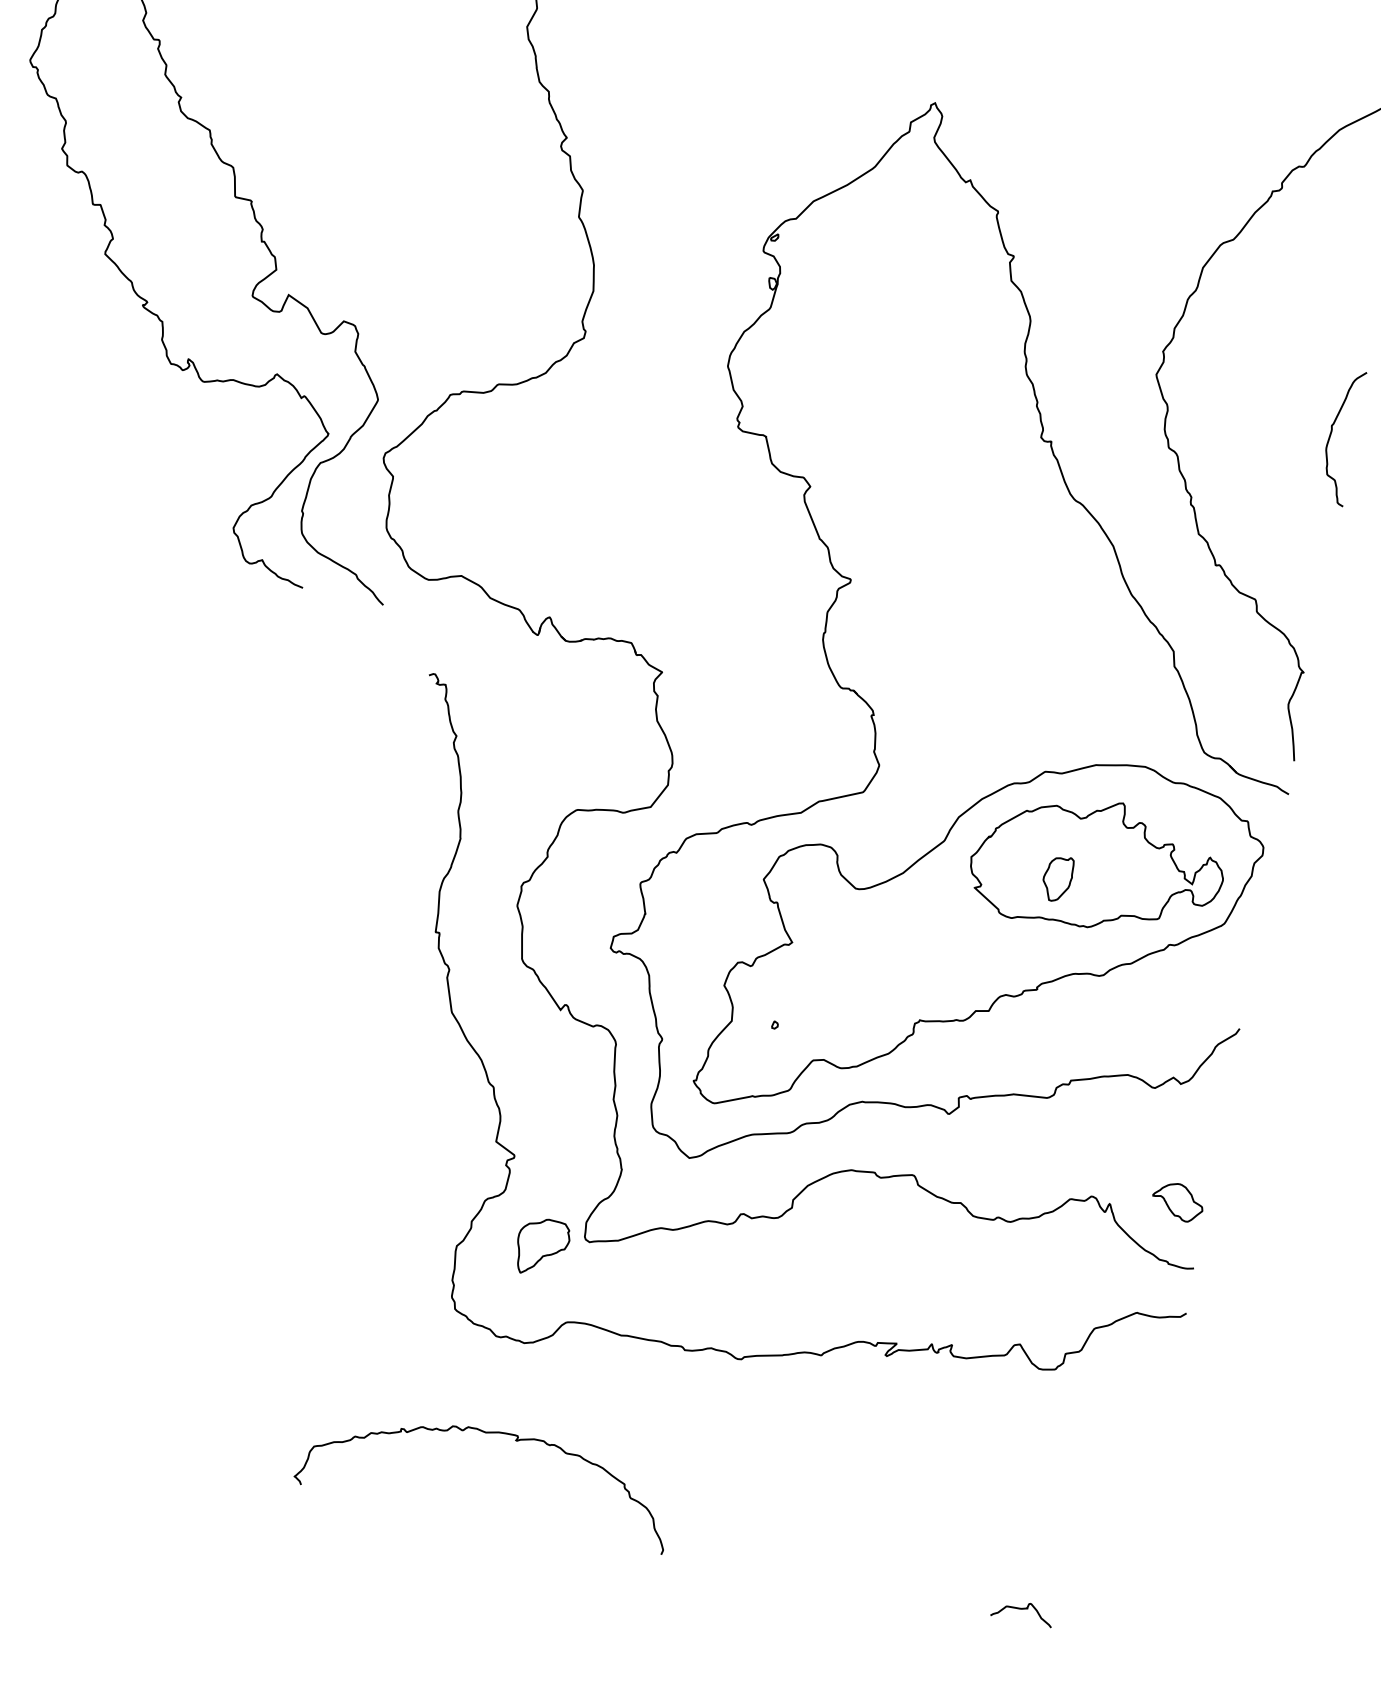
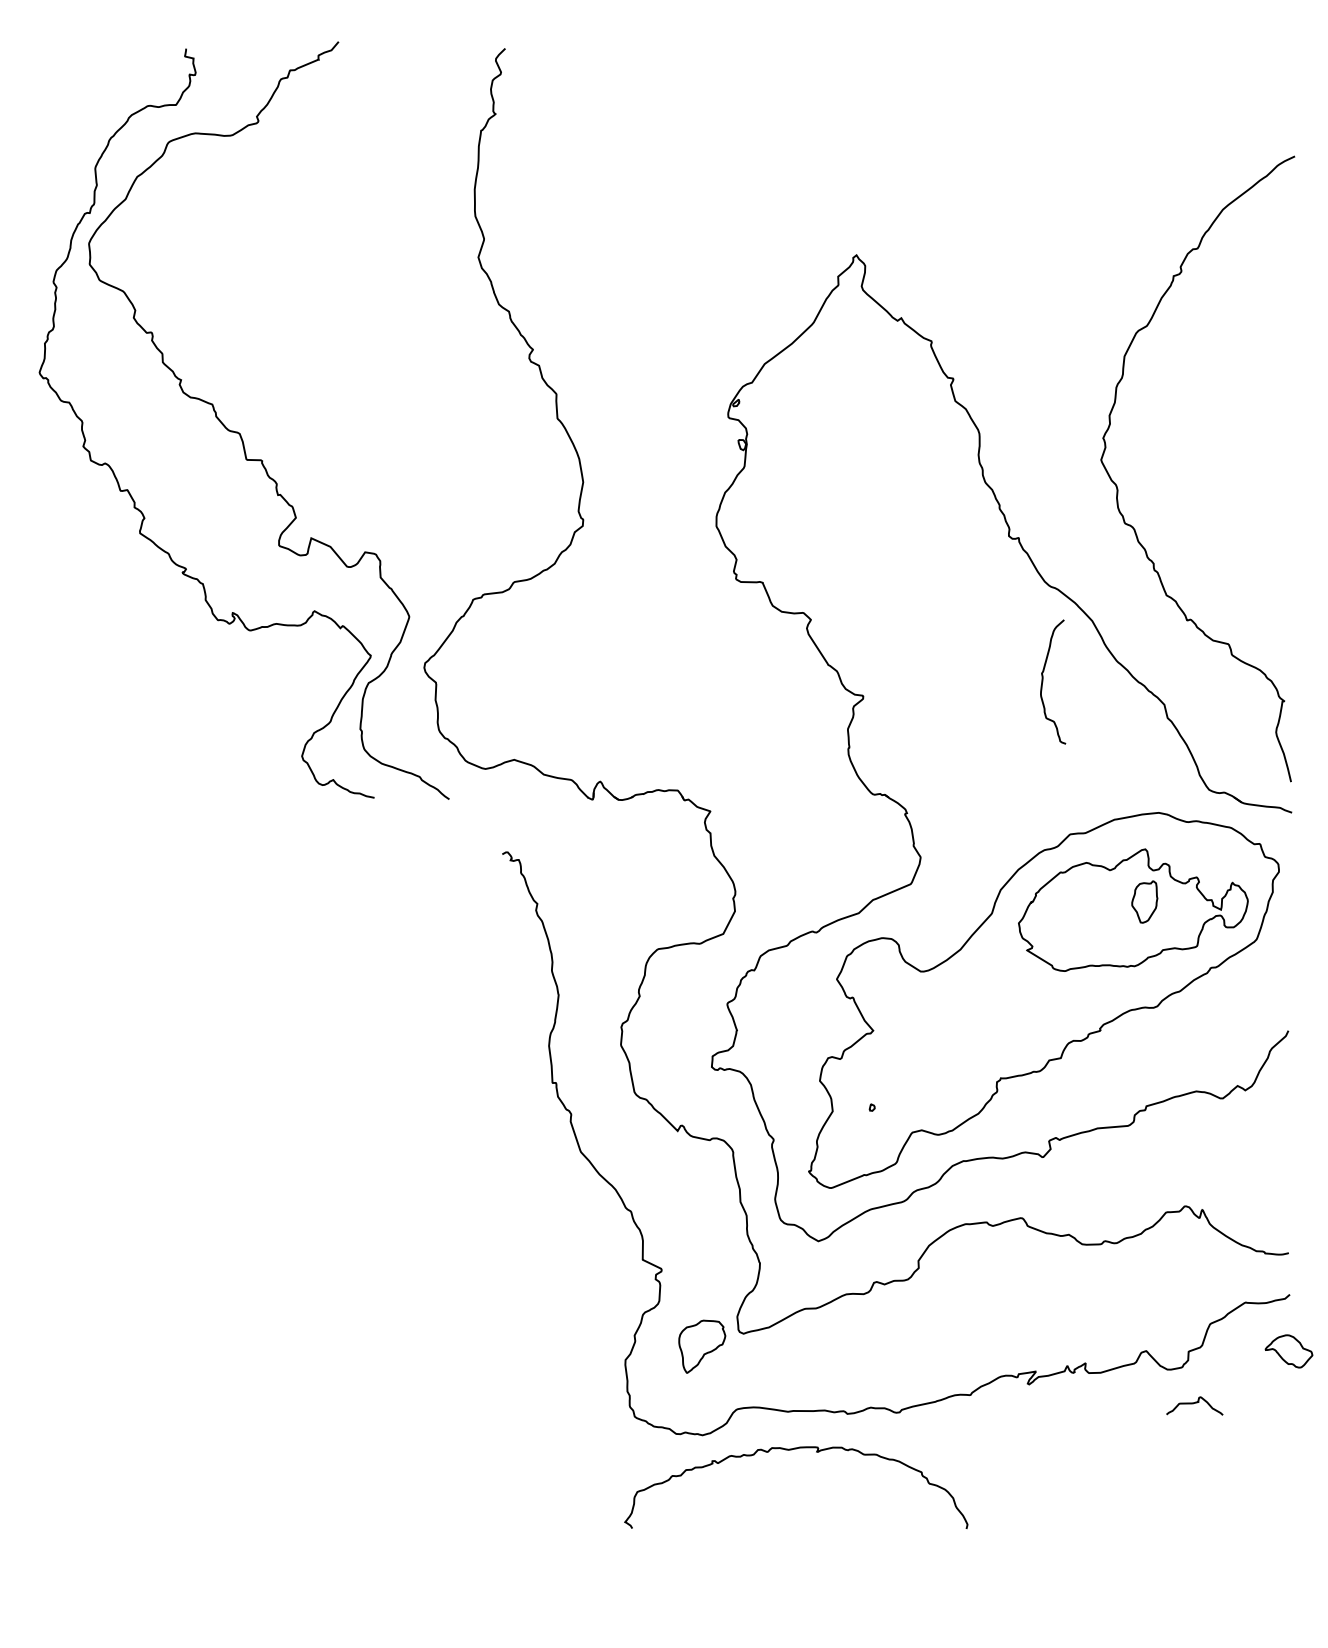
curve: (1331, 434) -> (1043, 681), moved
part: (1057, 878) -> (1144, 901), moved
part: (1177, 1201) -> (1288, 1351), moved
curve: (488, 1433) -> (791, 1450), moved
curve: (1021, 1610) -> (1193, 1404), moved

